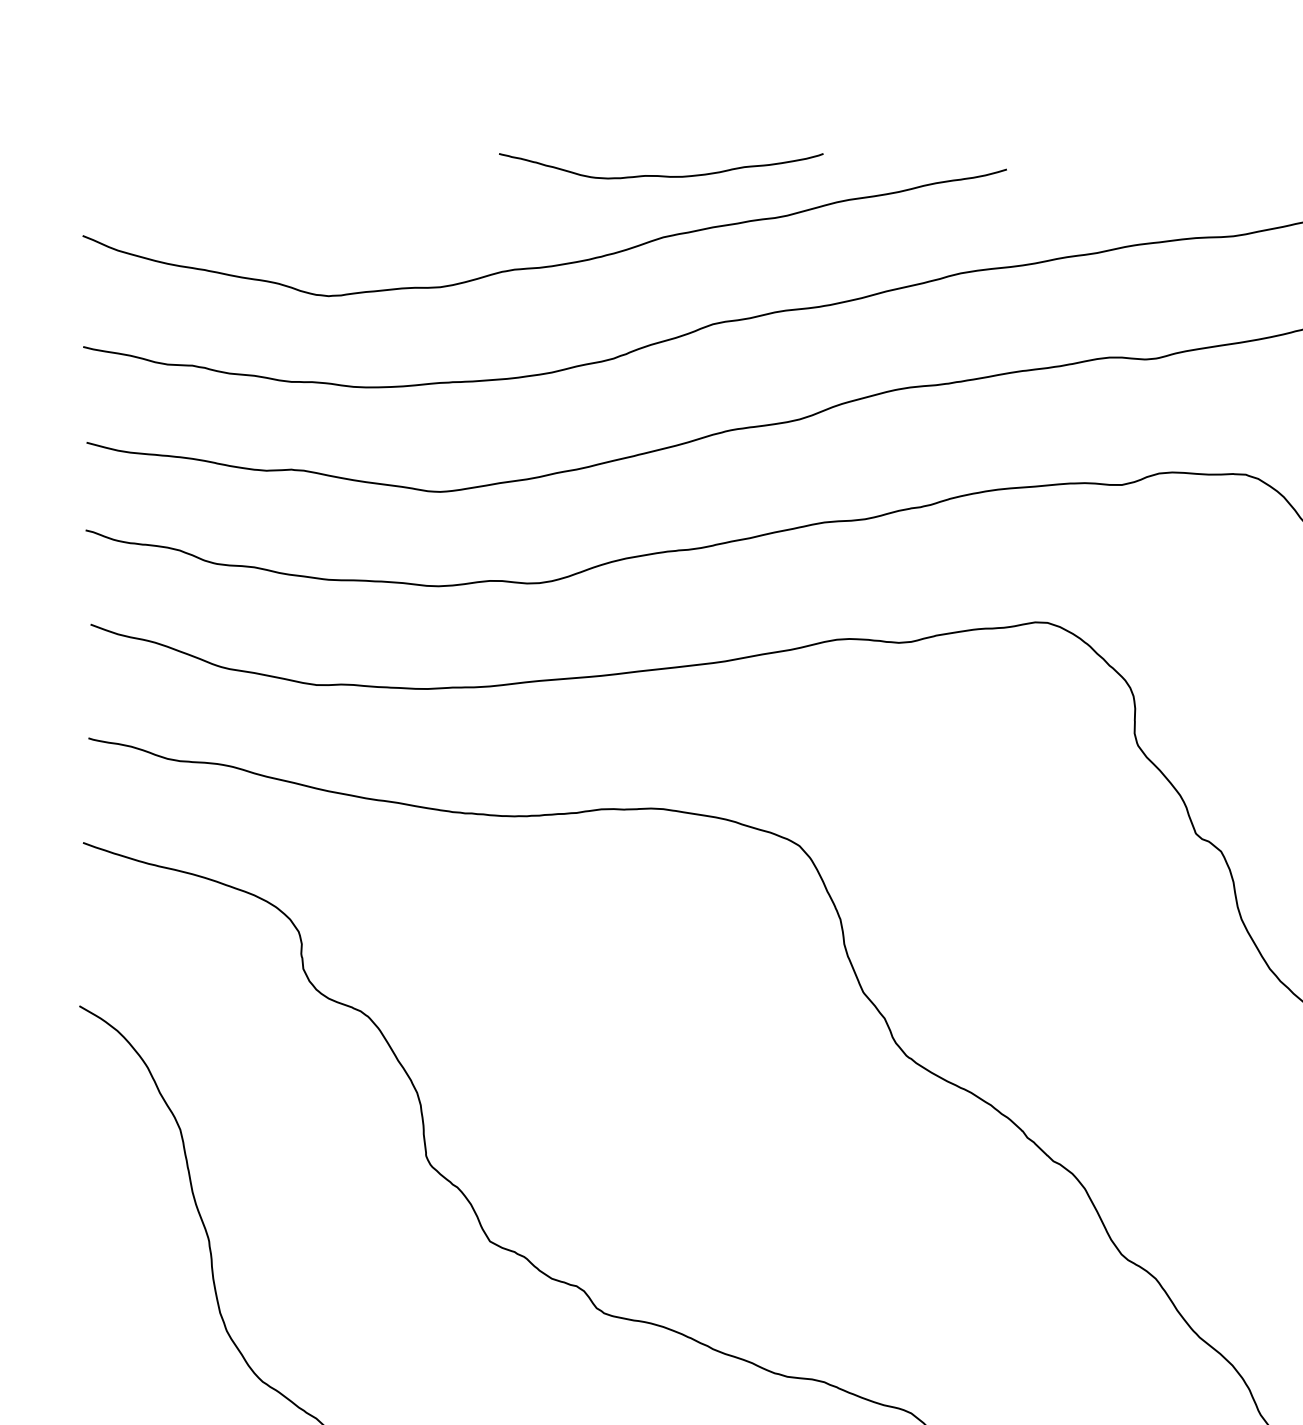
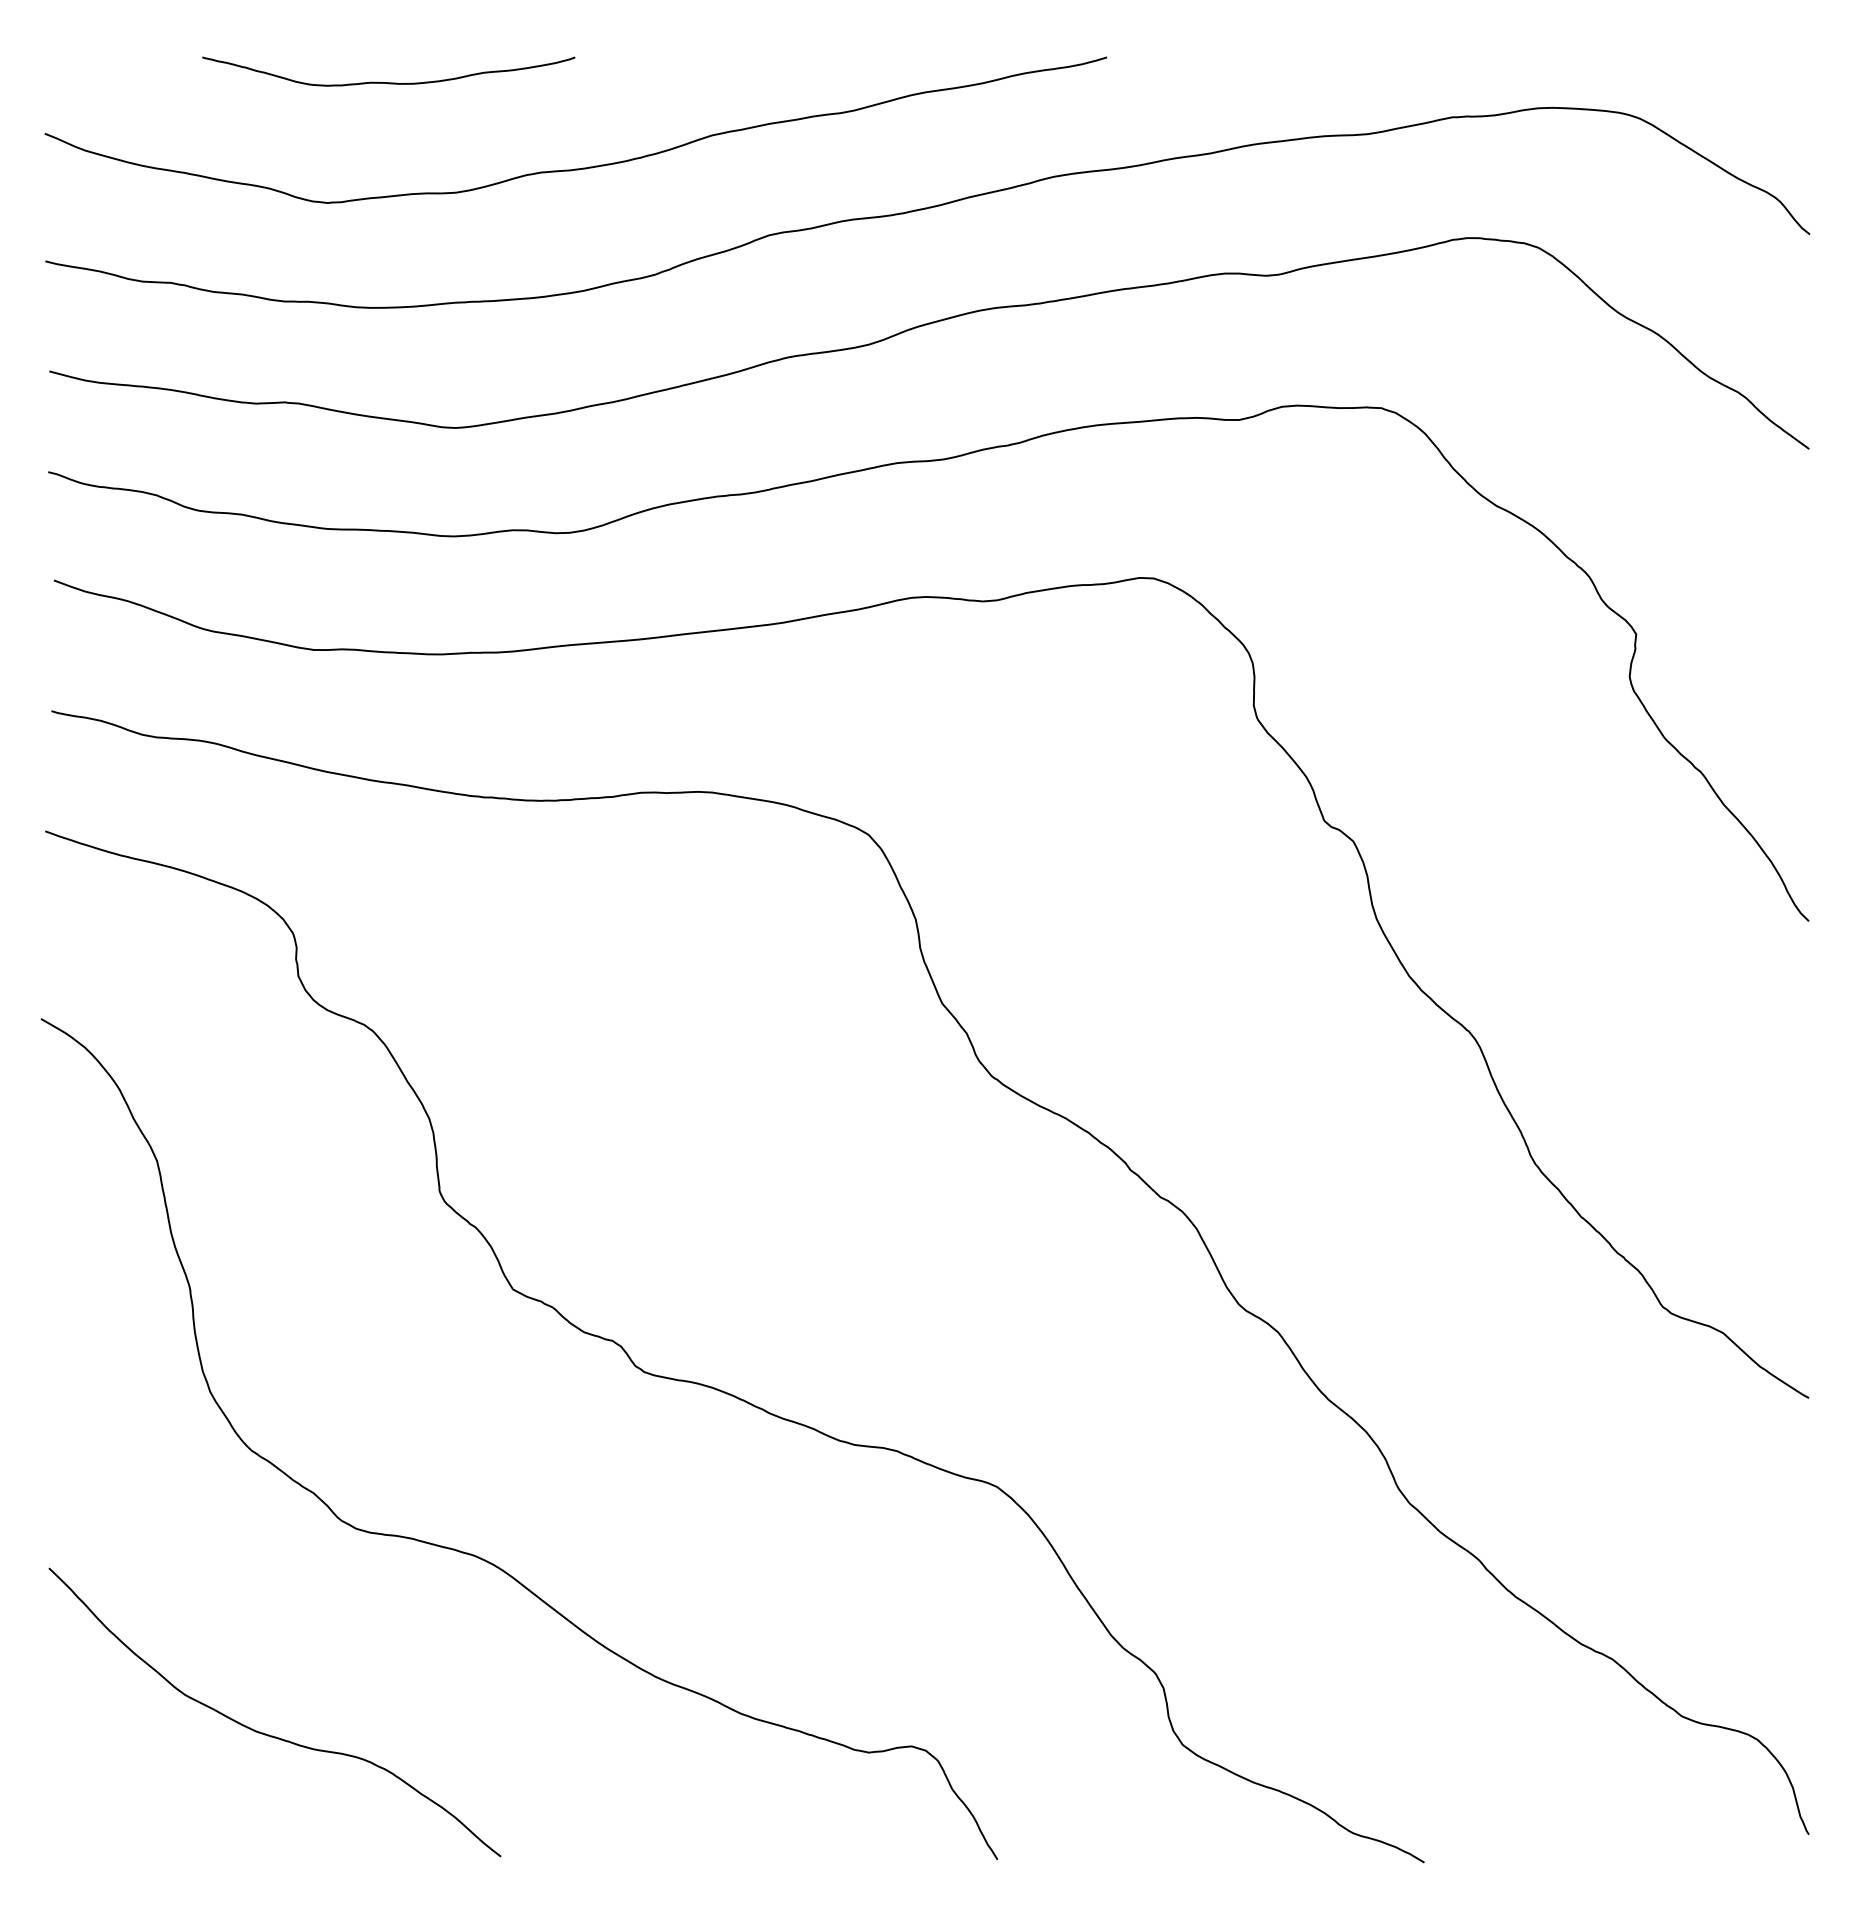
curve: (661, 175) -> (388, 82), moved

